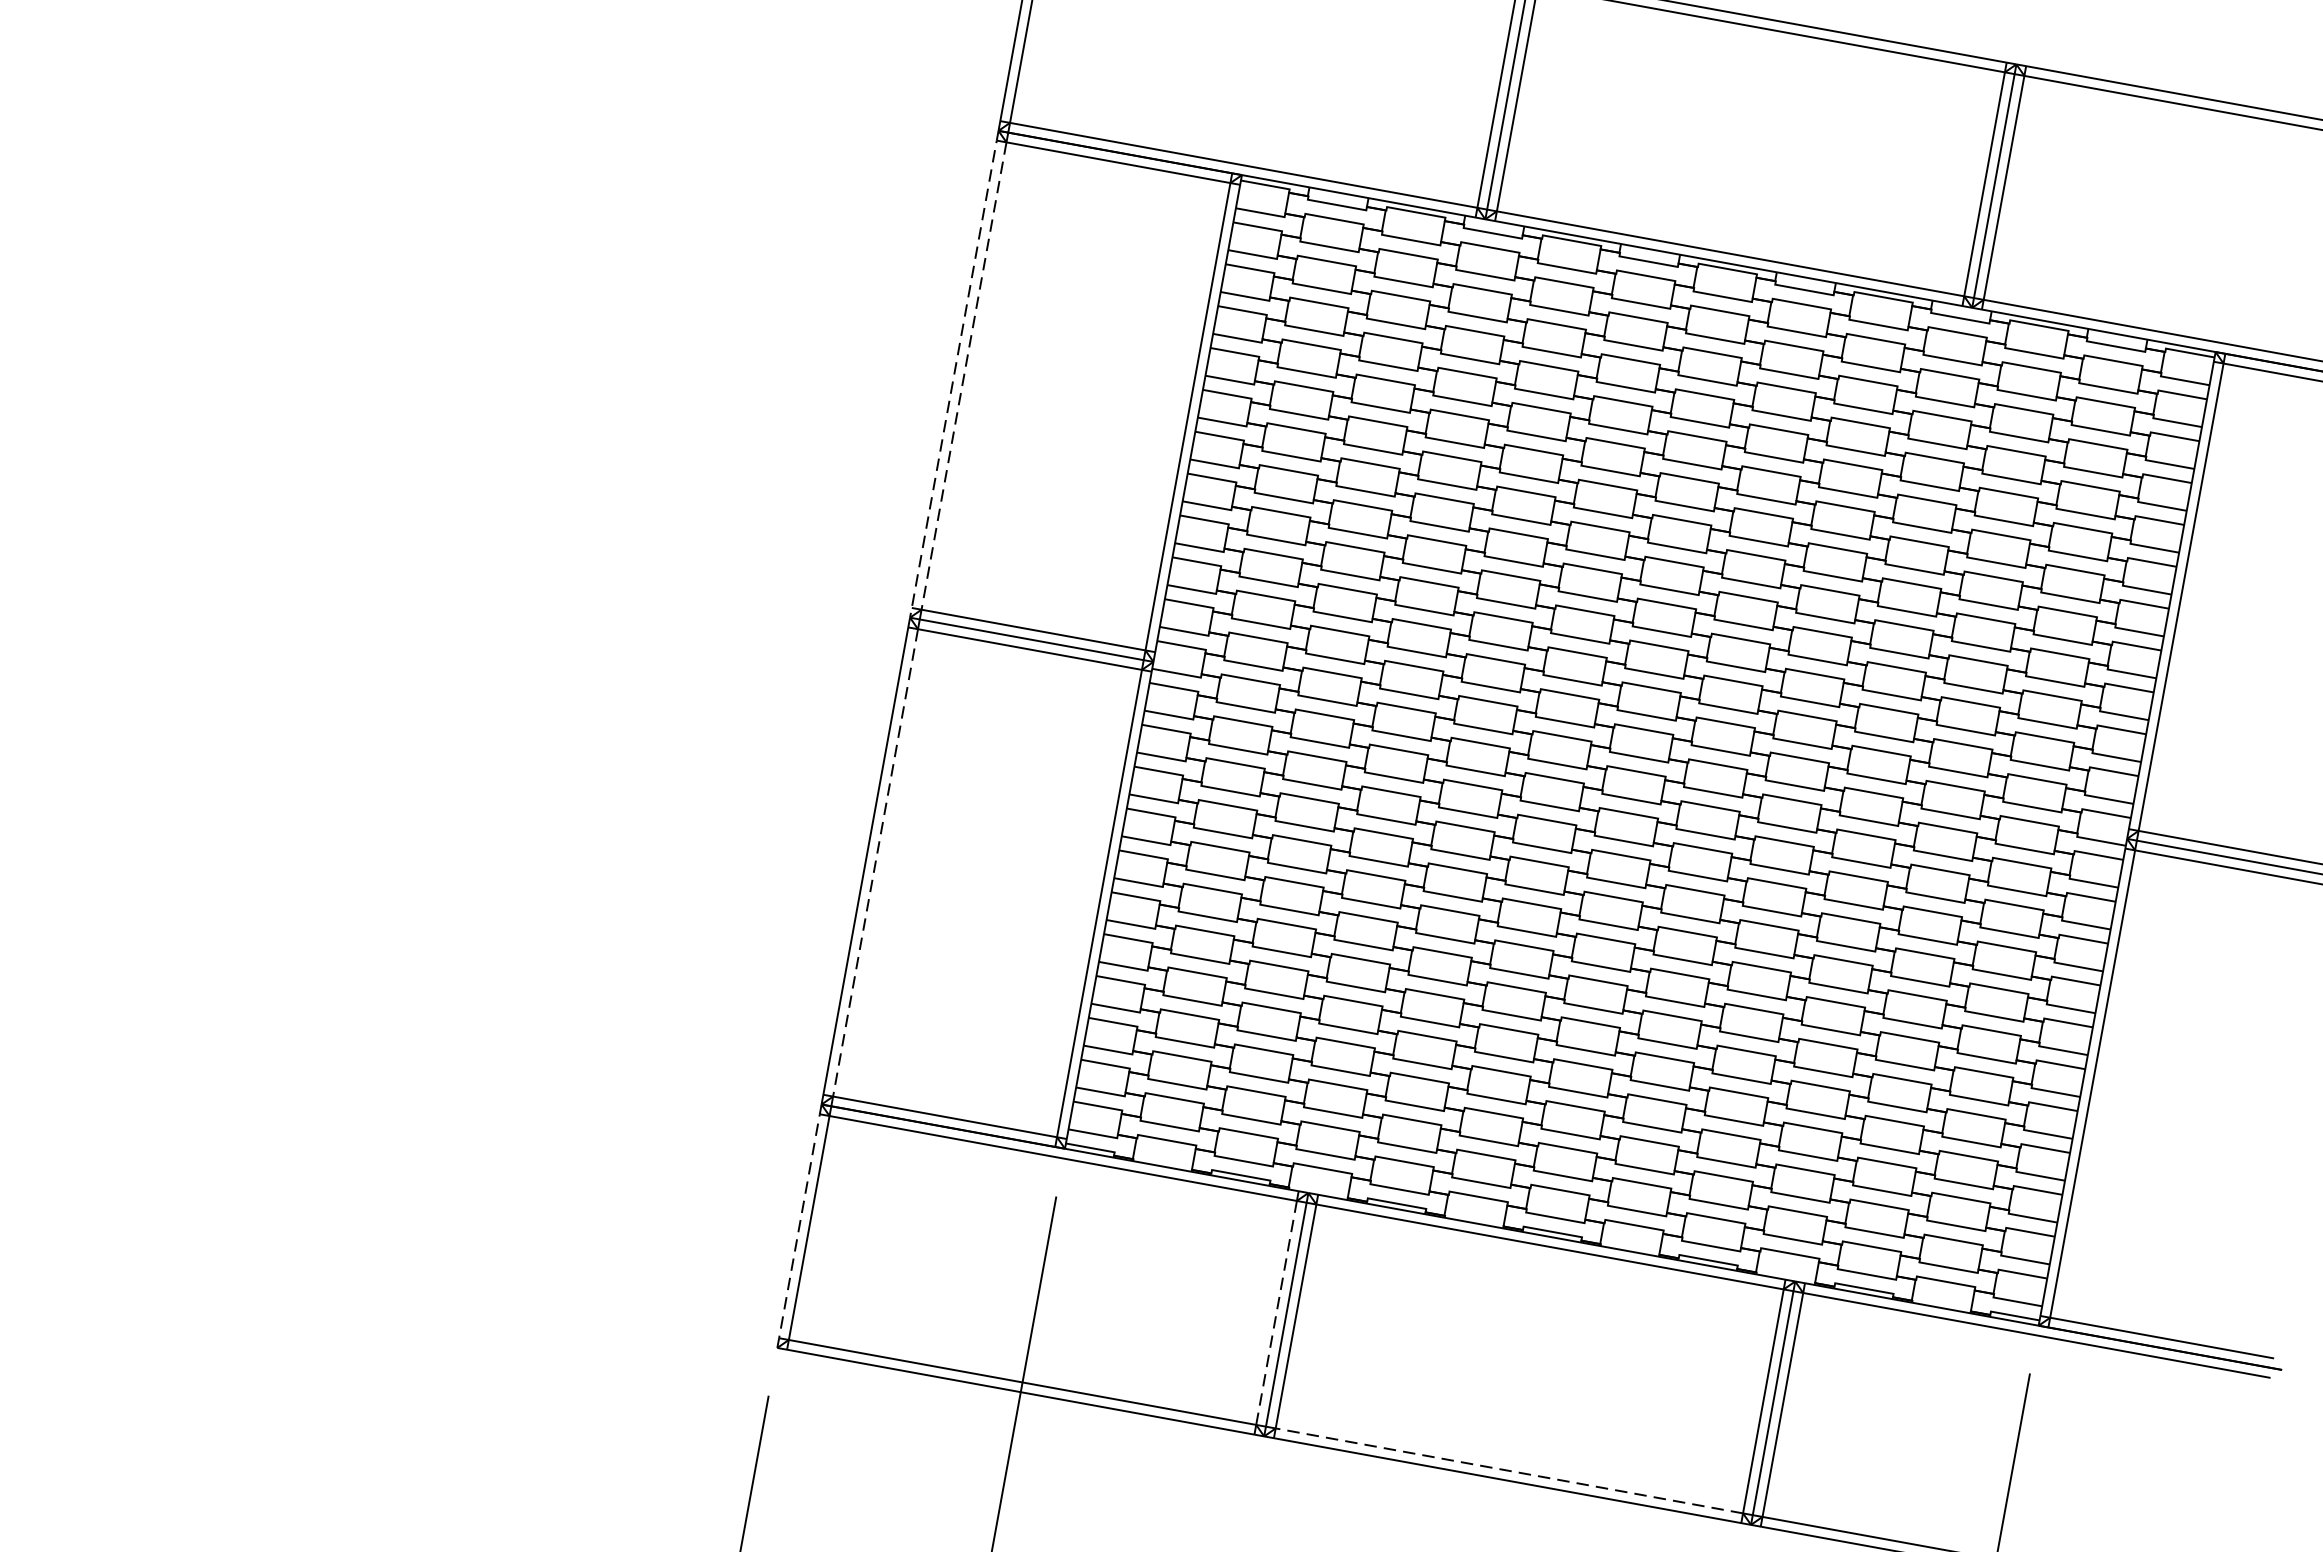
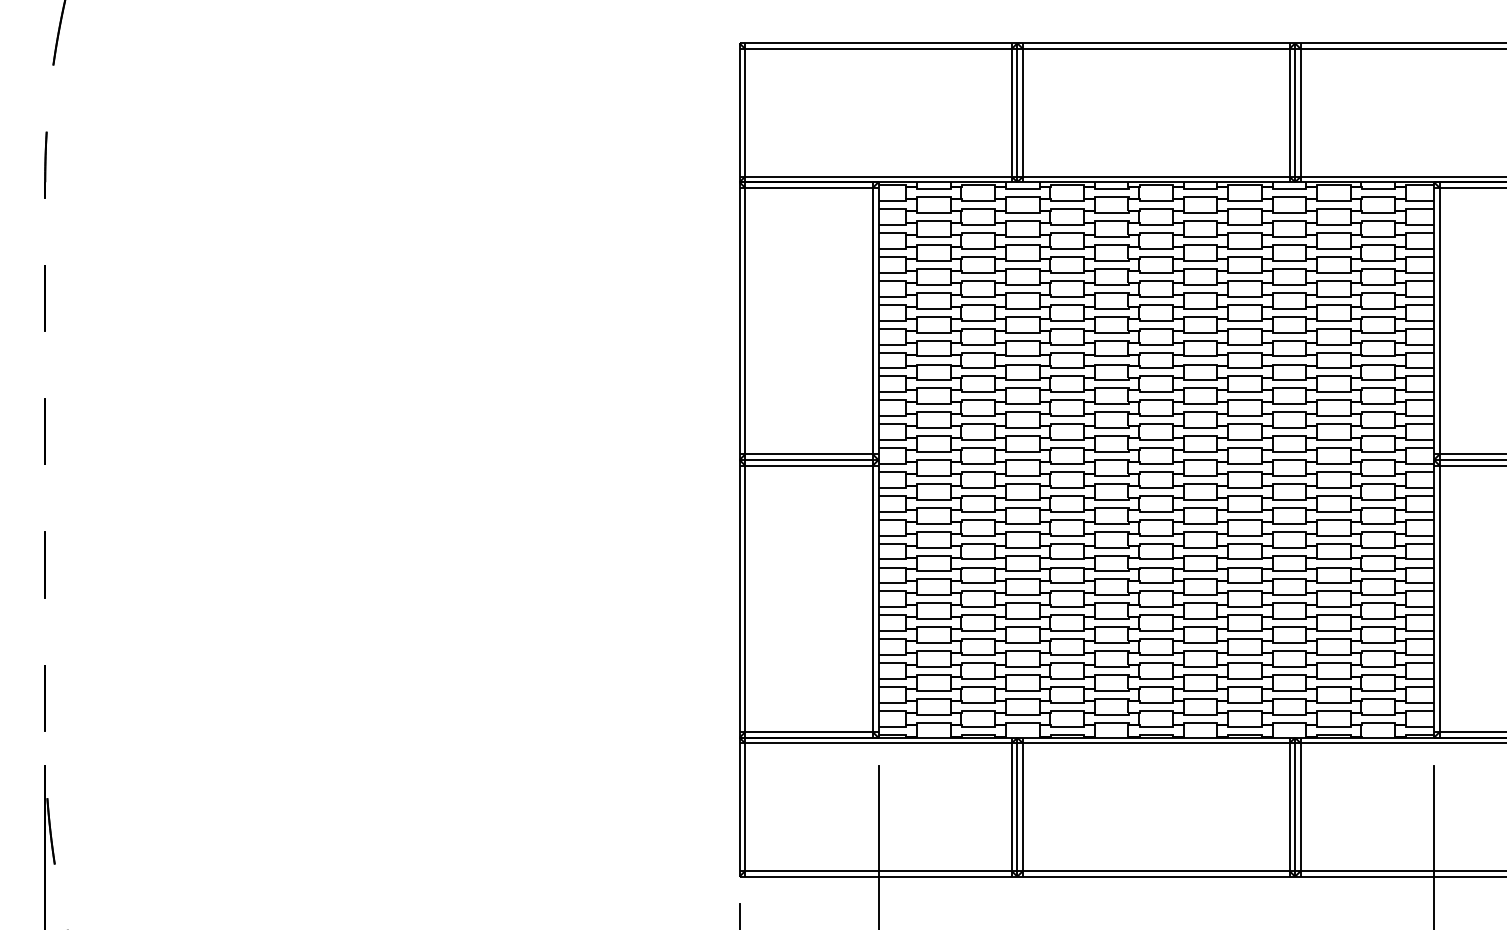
line: (953, 374) -> (739, 321), dashed -> solid
line: (964, 376) -> (745, 321), dashed -> solid
line: (875, 864) -> (745, 599), dashed -> solid
line: (799, 1226) -> (739, 807), dashed -> solid
line: (1275, 1313) -> (1011, 807), dashed -> solid
line: (1507, 1471) -> (1155, 871), dashed -> solid

